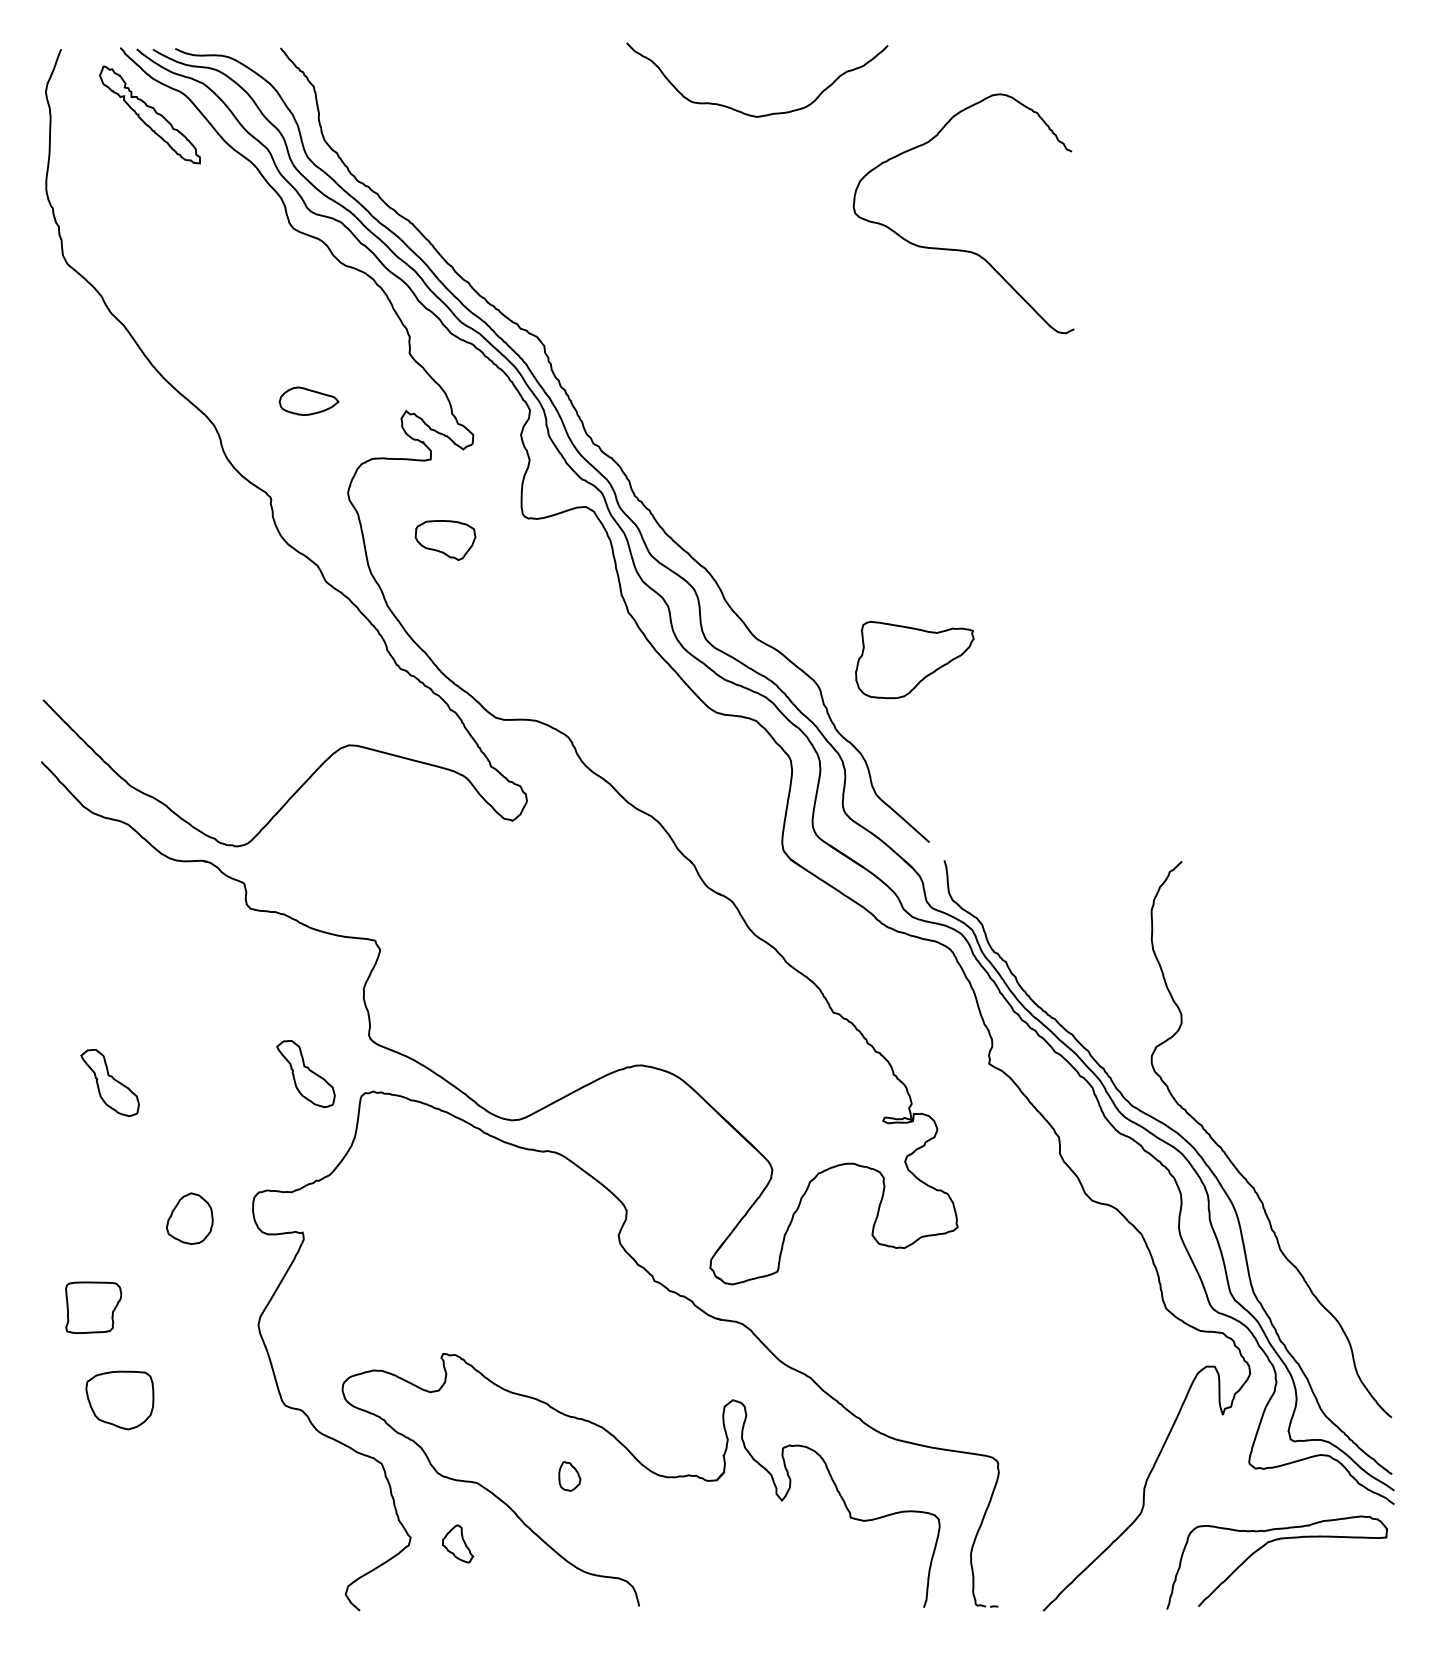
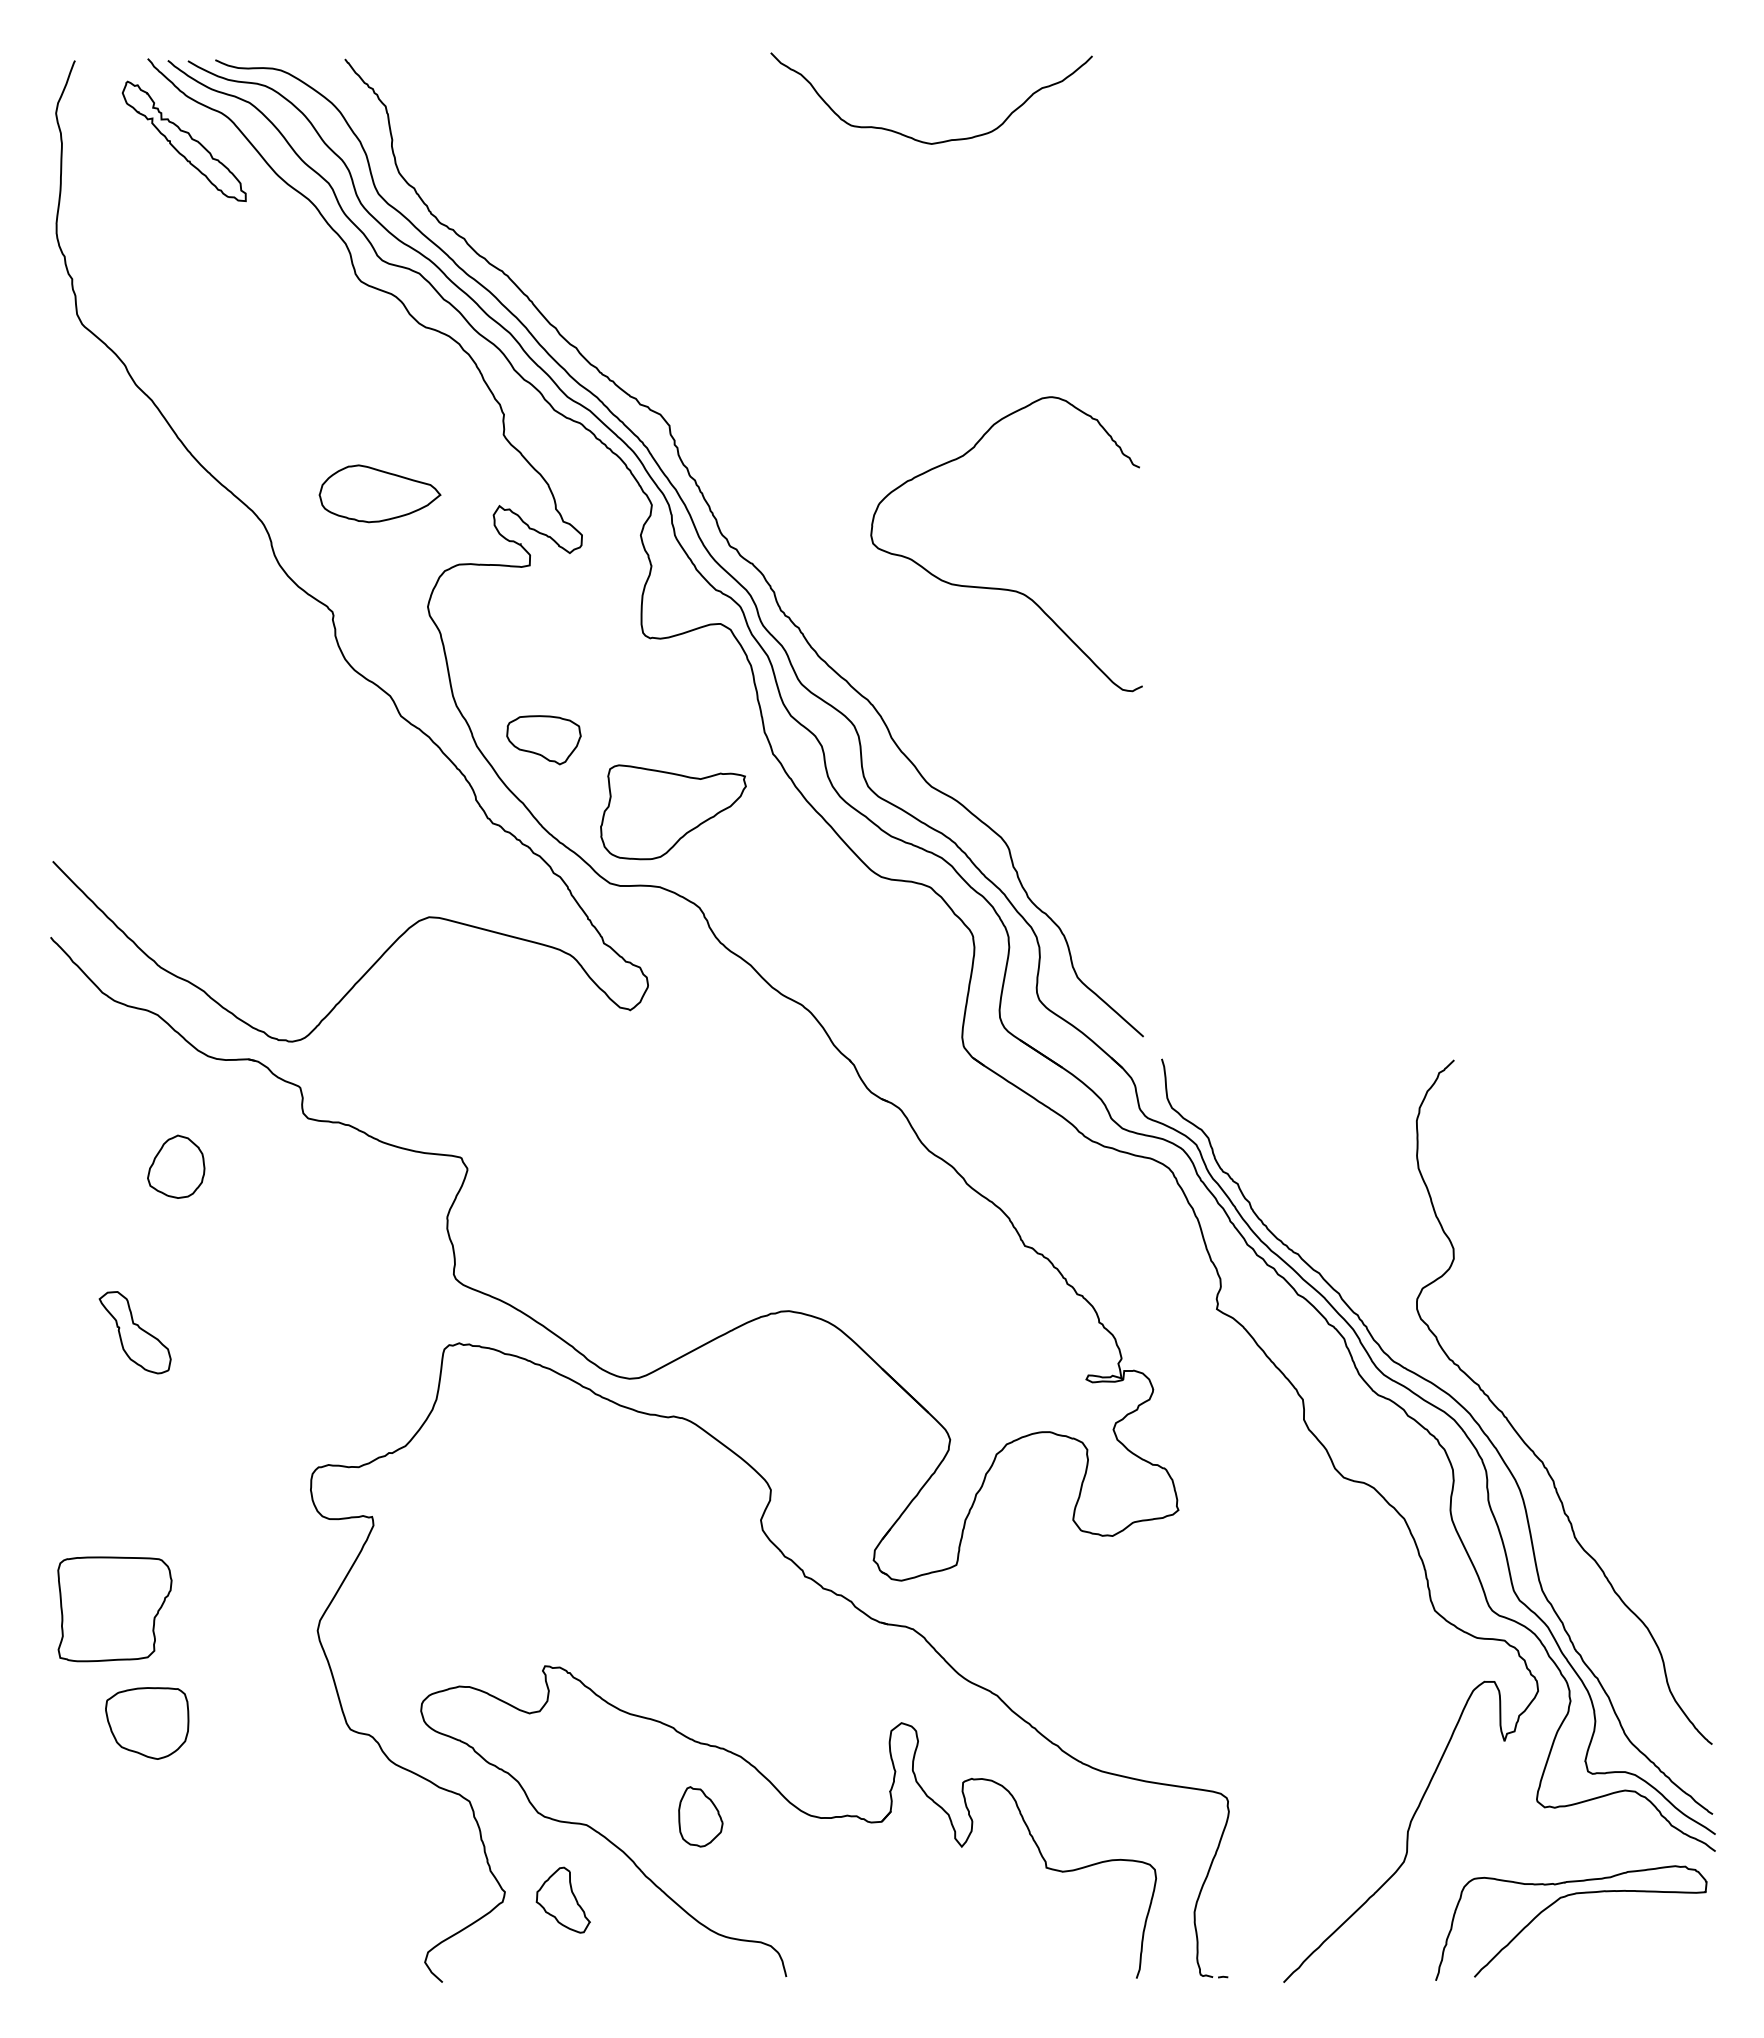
curve: (963, 249) -> (1006, 588), moved
part: (308, 400) -> (379, 493), size x1.67
part: (445, 540) -> (543, 740), moved
part: (914, 660) -> (673, 812), moved
part: (305, 1073) -> (375, 1321), removed
part: (190, 1218) -> (176, 1166), moved
part: (93, 1307) -> (114, 1609), size x1.67
part: (569, 1476) -> (700, 1816), size x1.67
part: (457, 1543) -> (562, 1899), size x1.43

